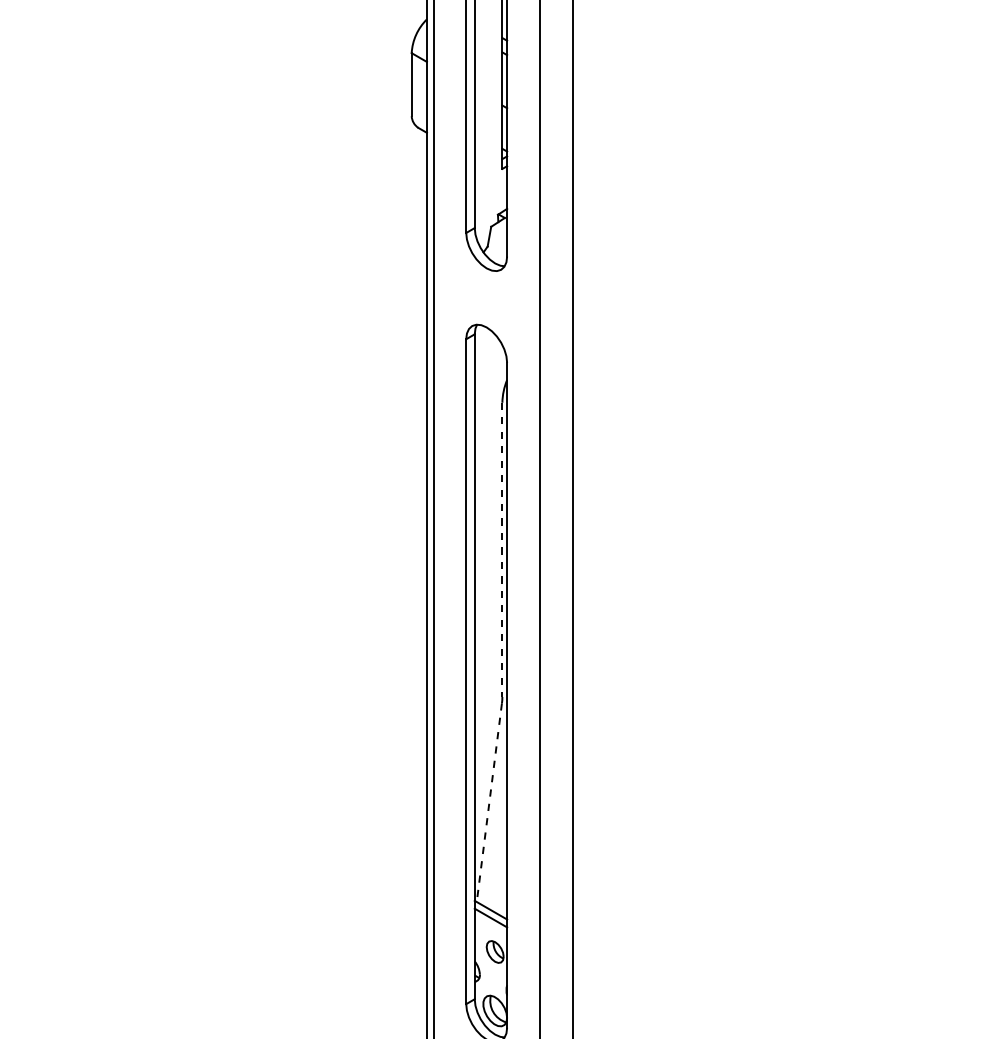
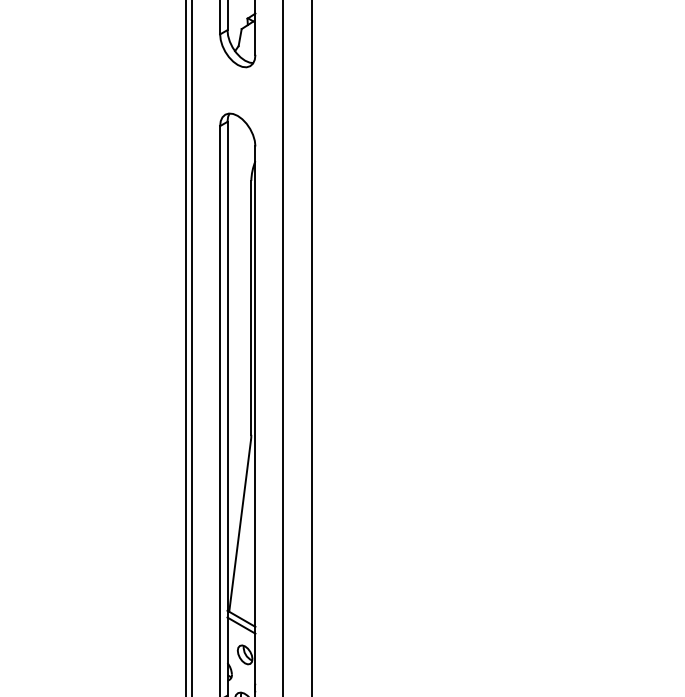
line: (502, 550) -> (251, 308), dashed -> solid
line: (489, 803) -> (240, 526), dashed -> solid

